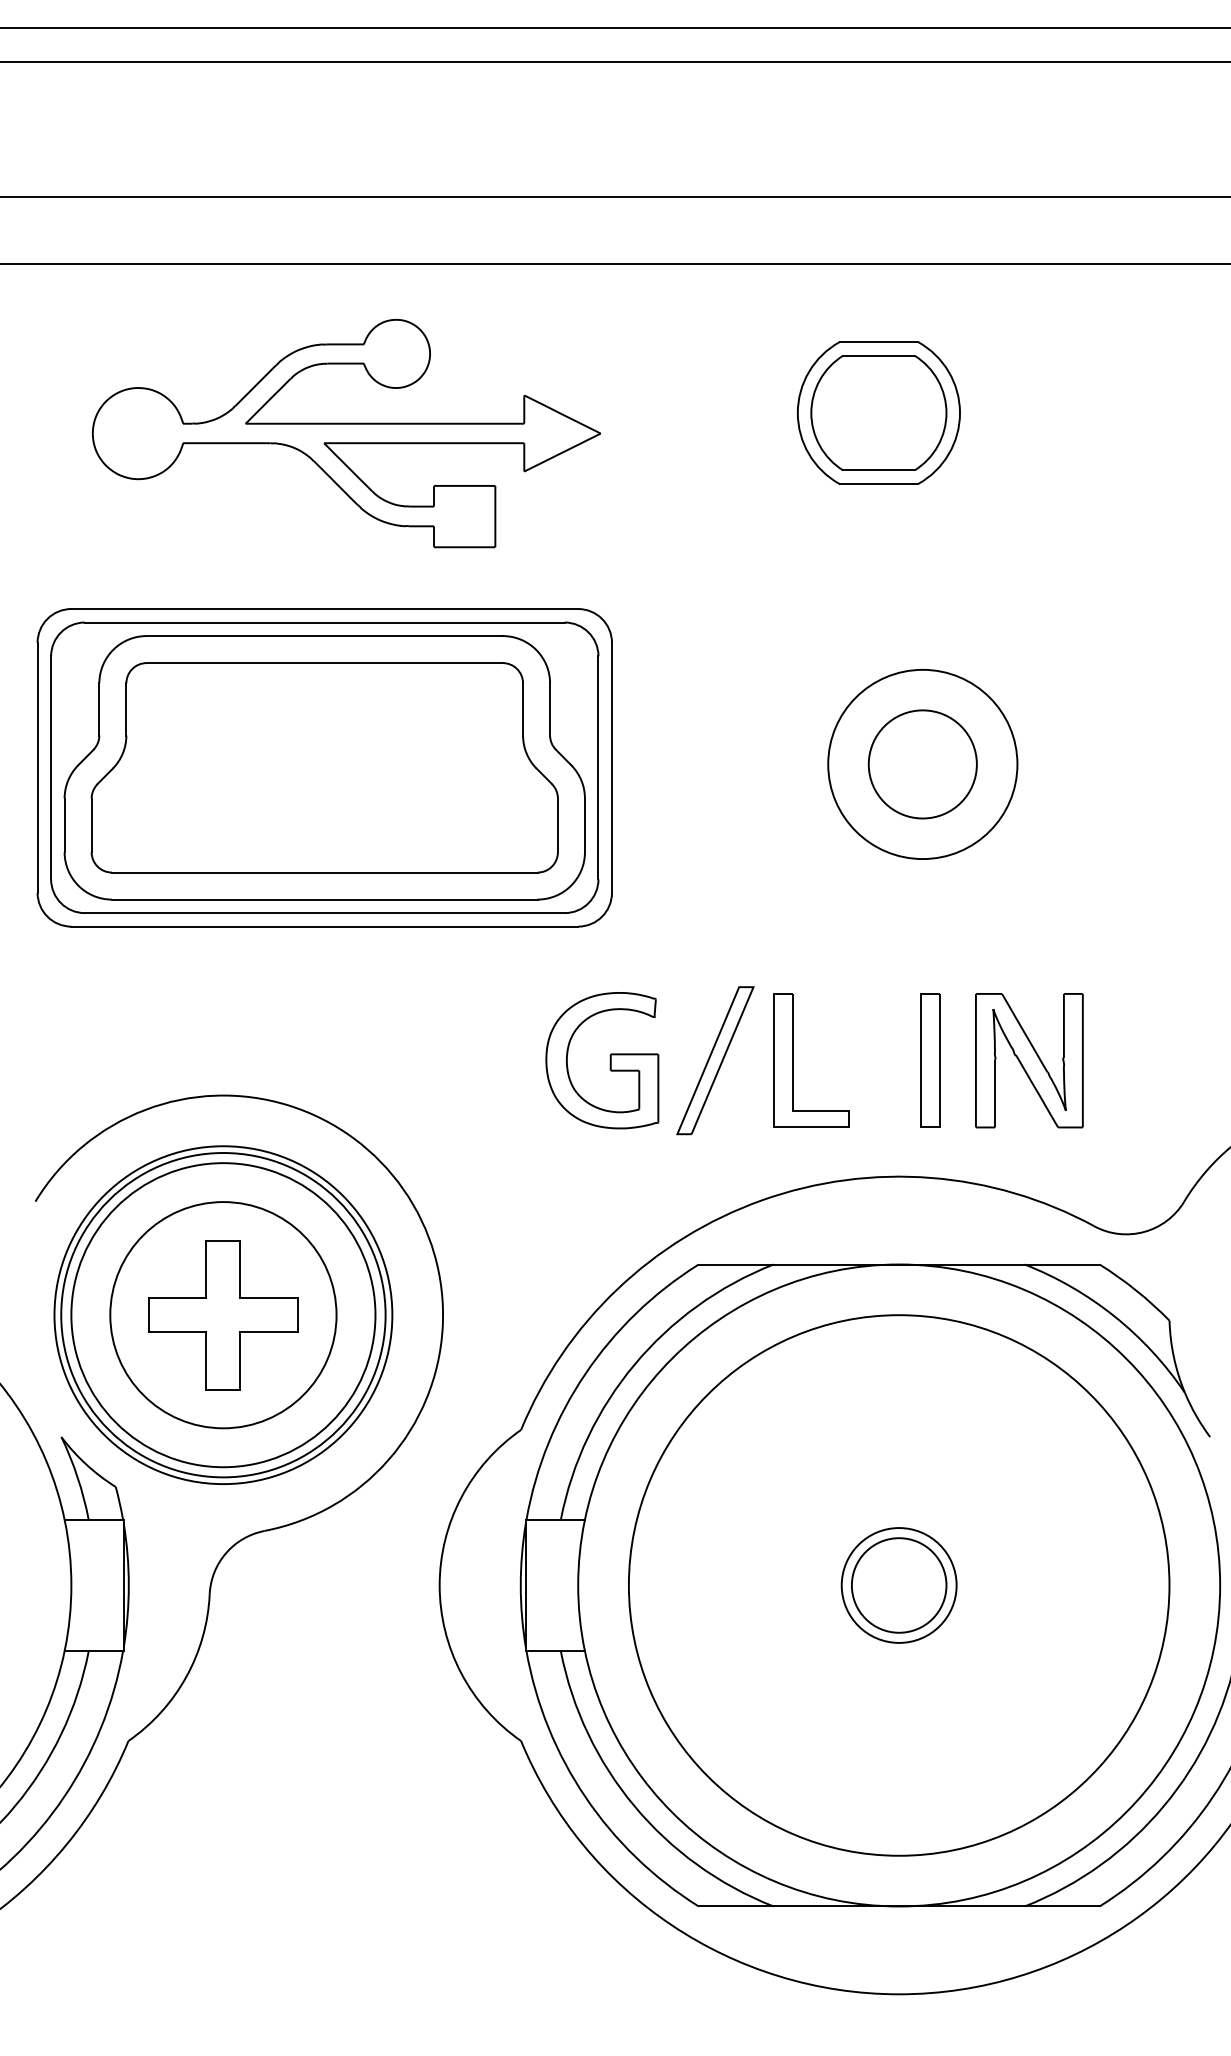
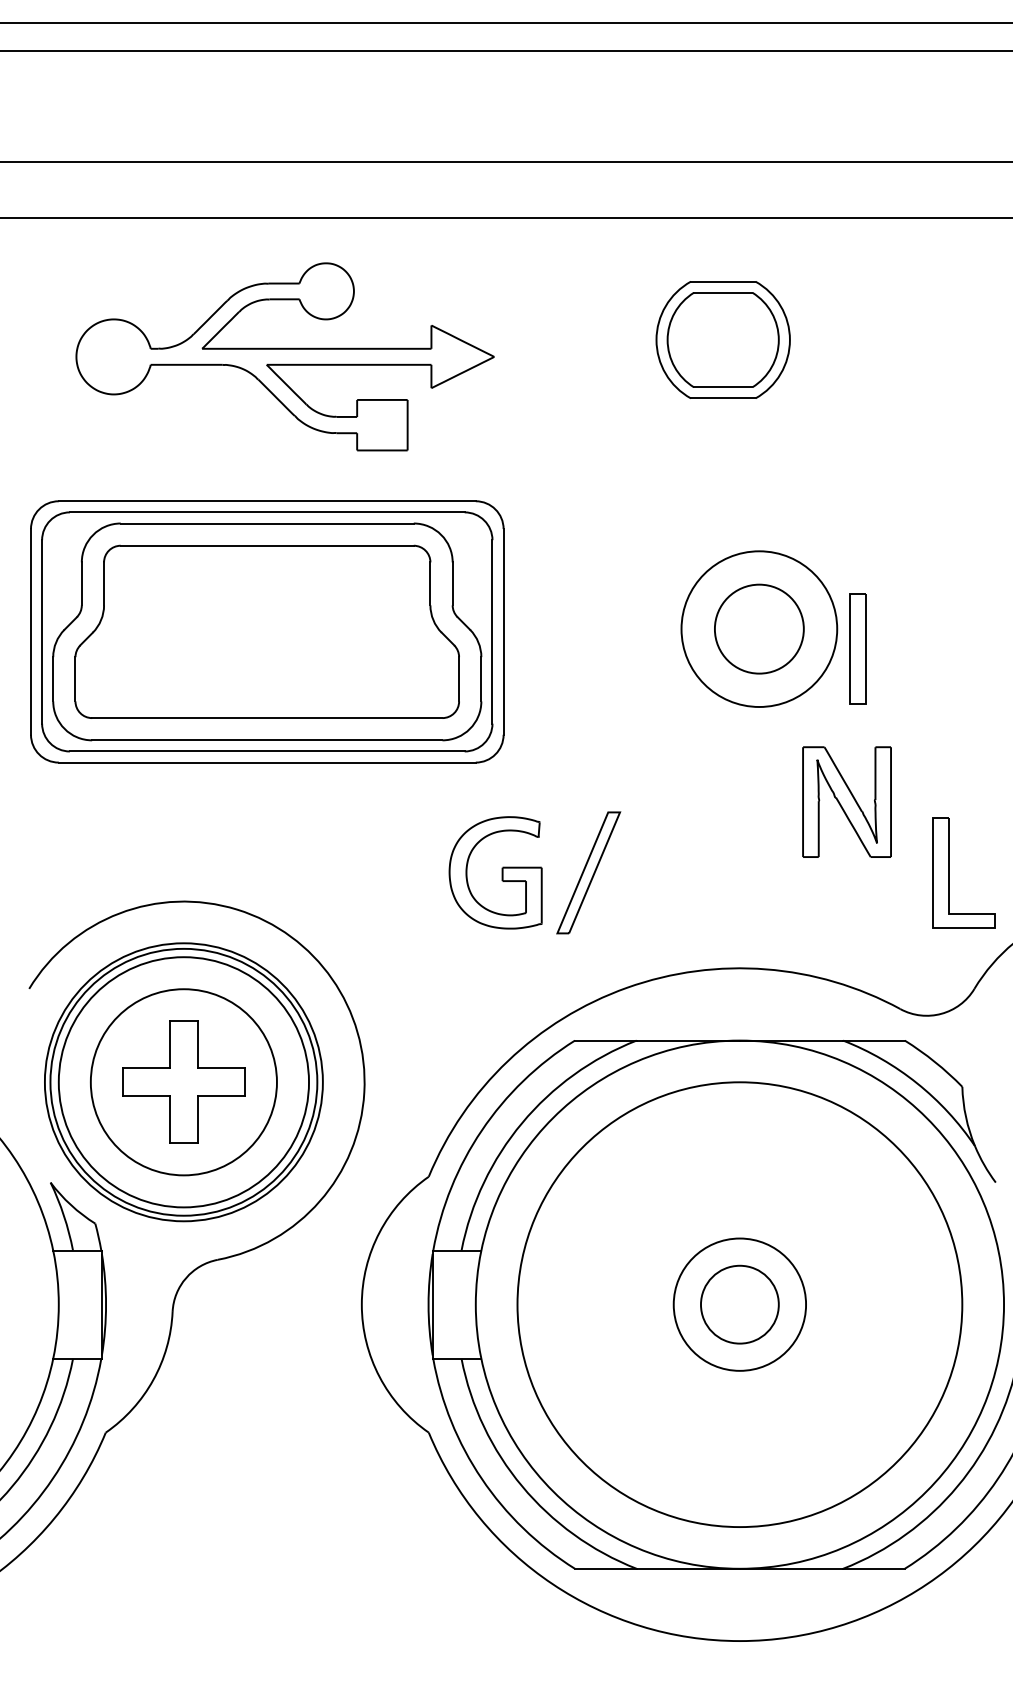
part: (793, 1060) -> (949, 872), moved
part: (930, 1060) -> (857, 648), moved
part: (1029, 1060) -> (847, 801), moved
circle: (898, 1585) -> (739, 1304), size x1.4

